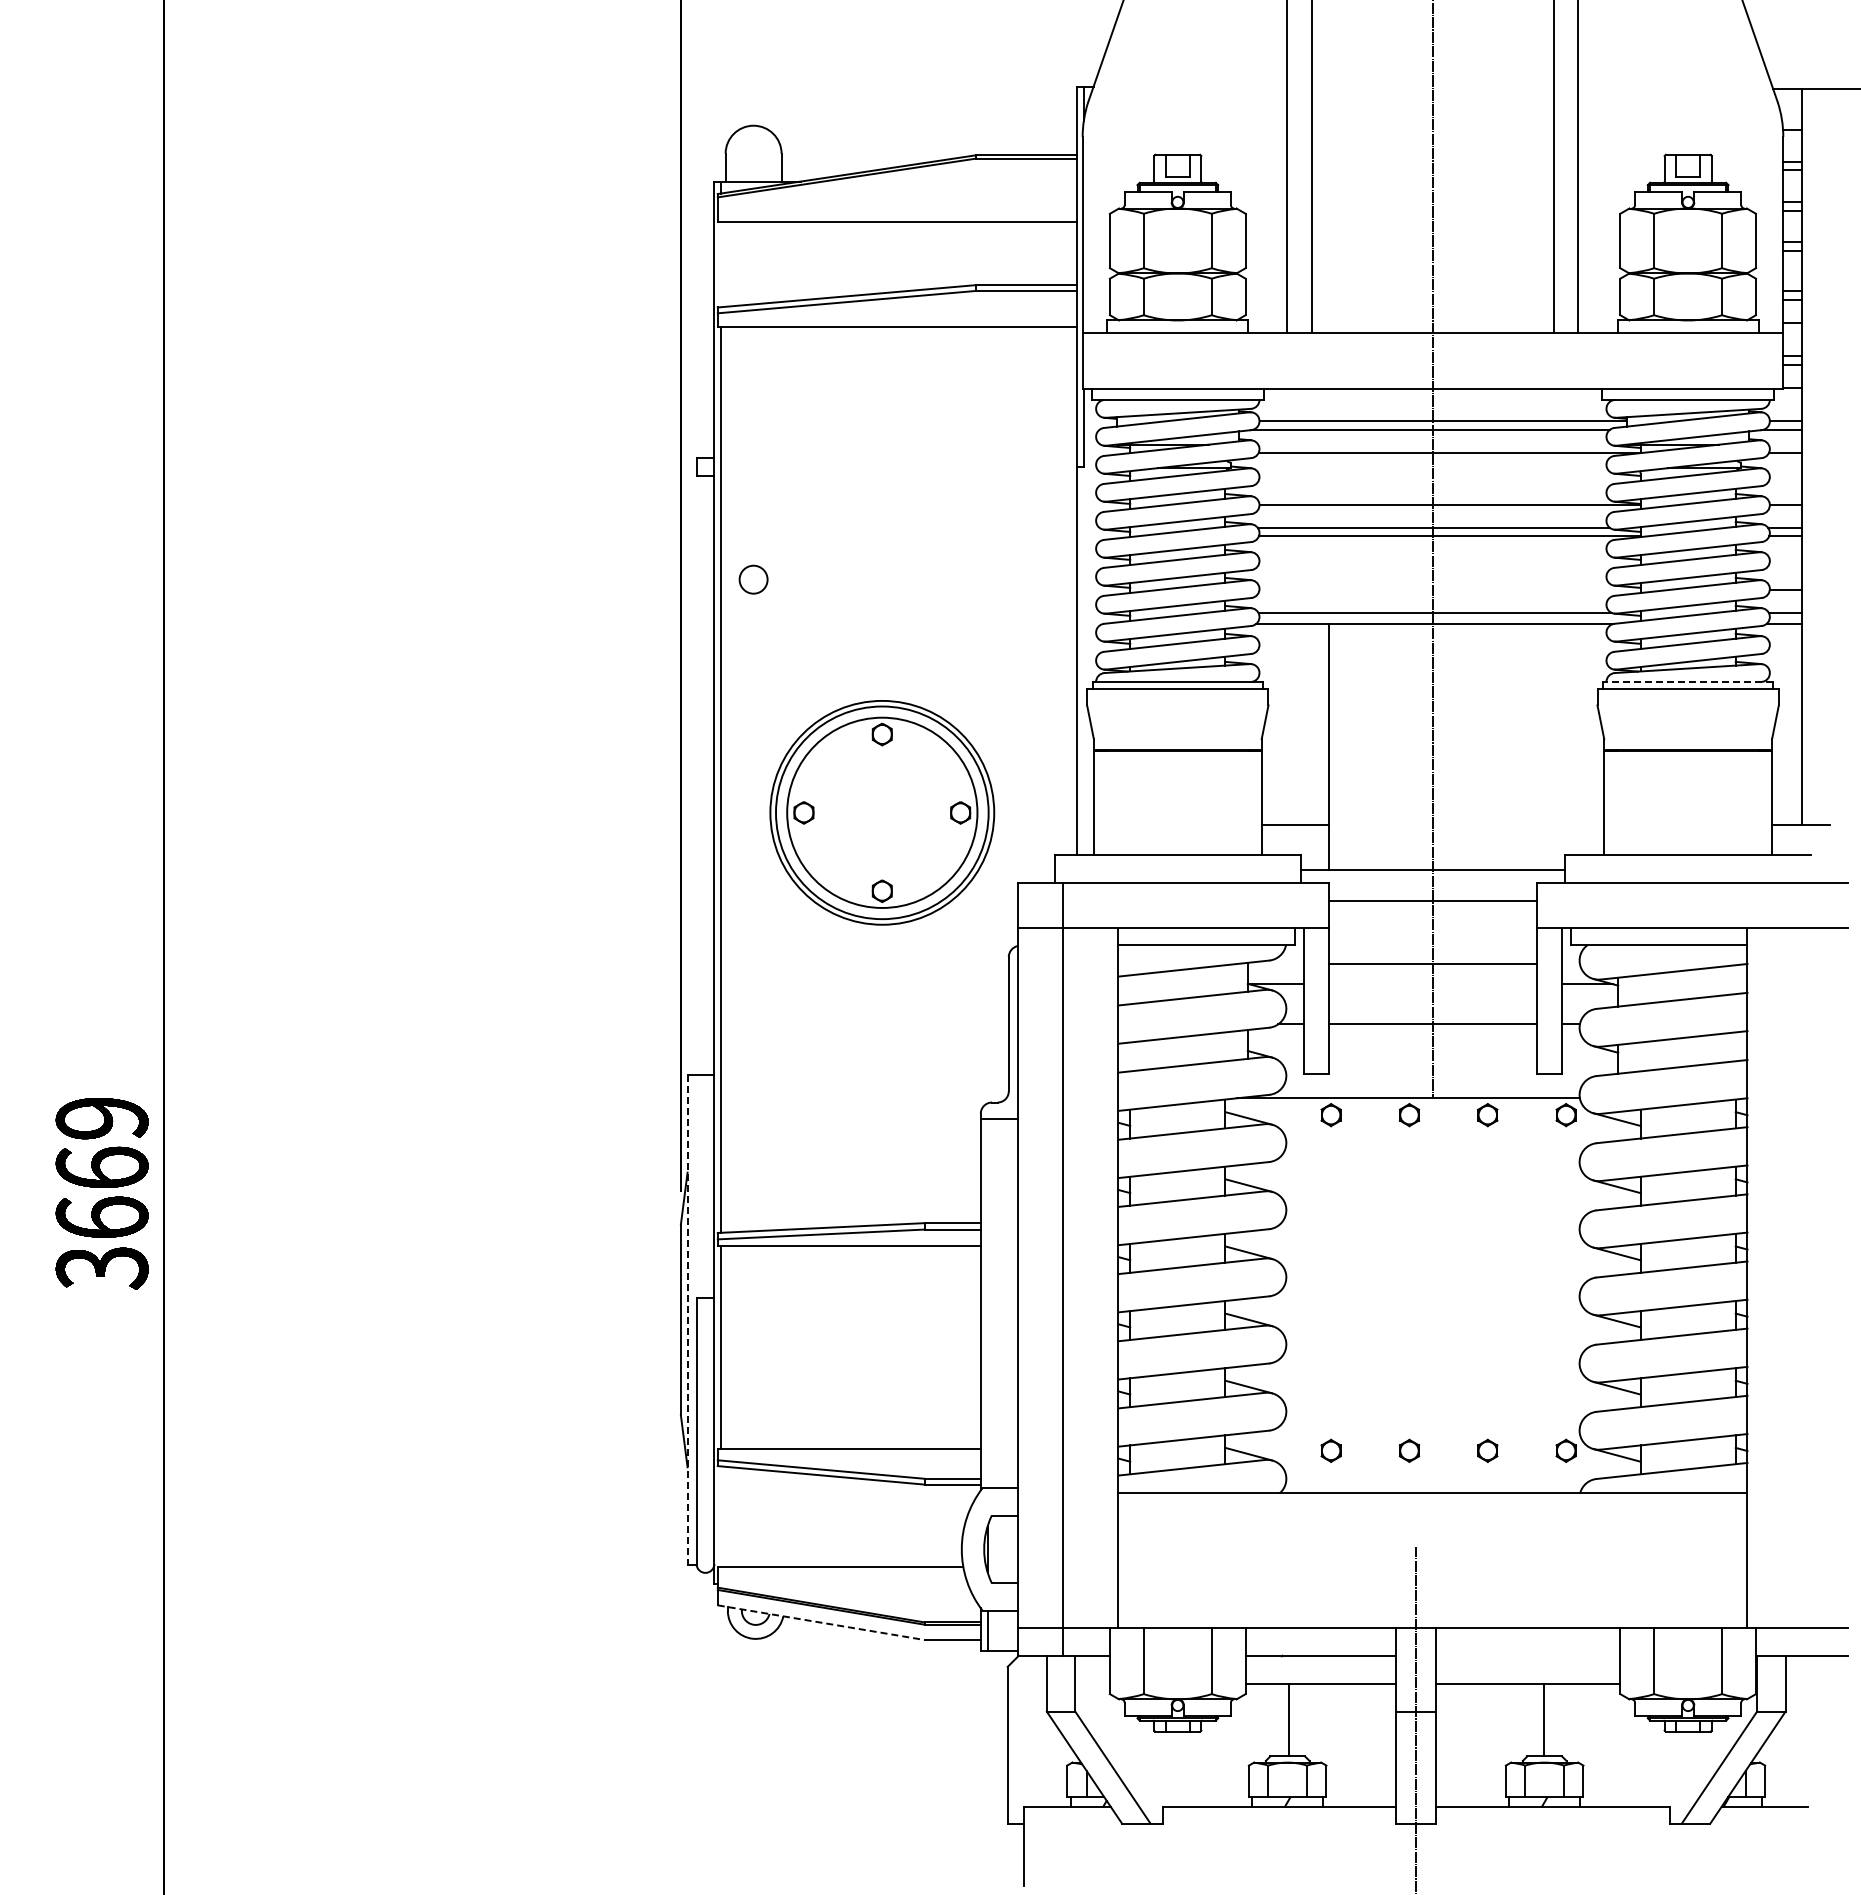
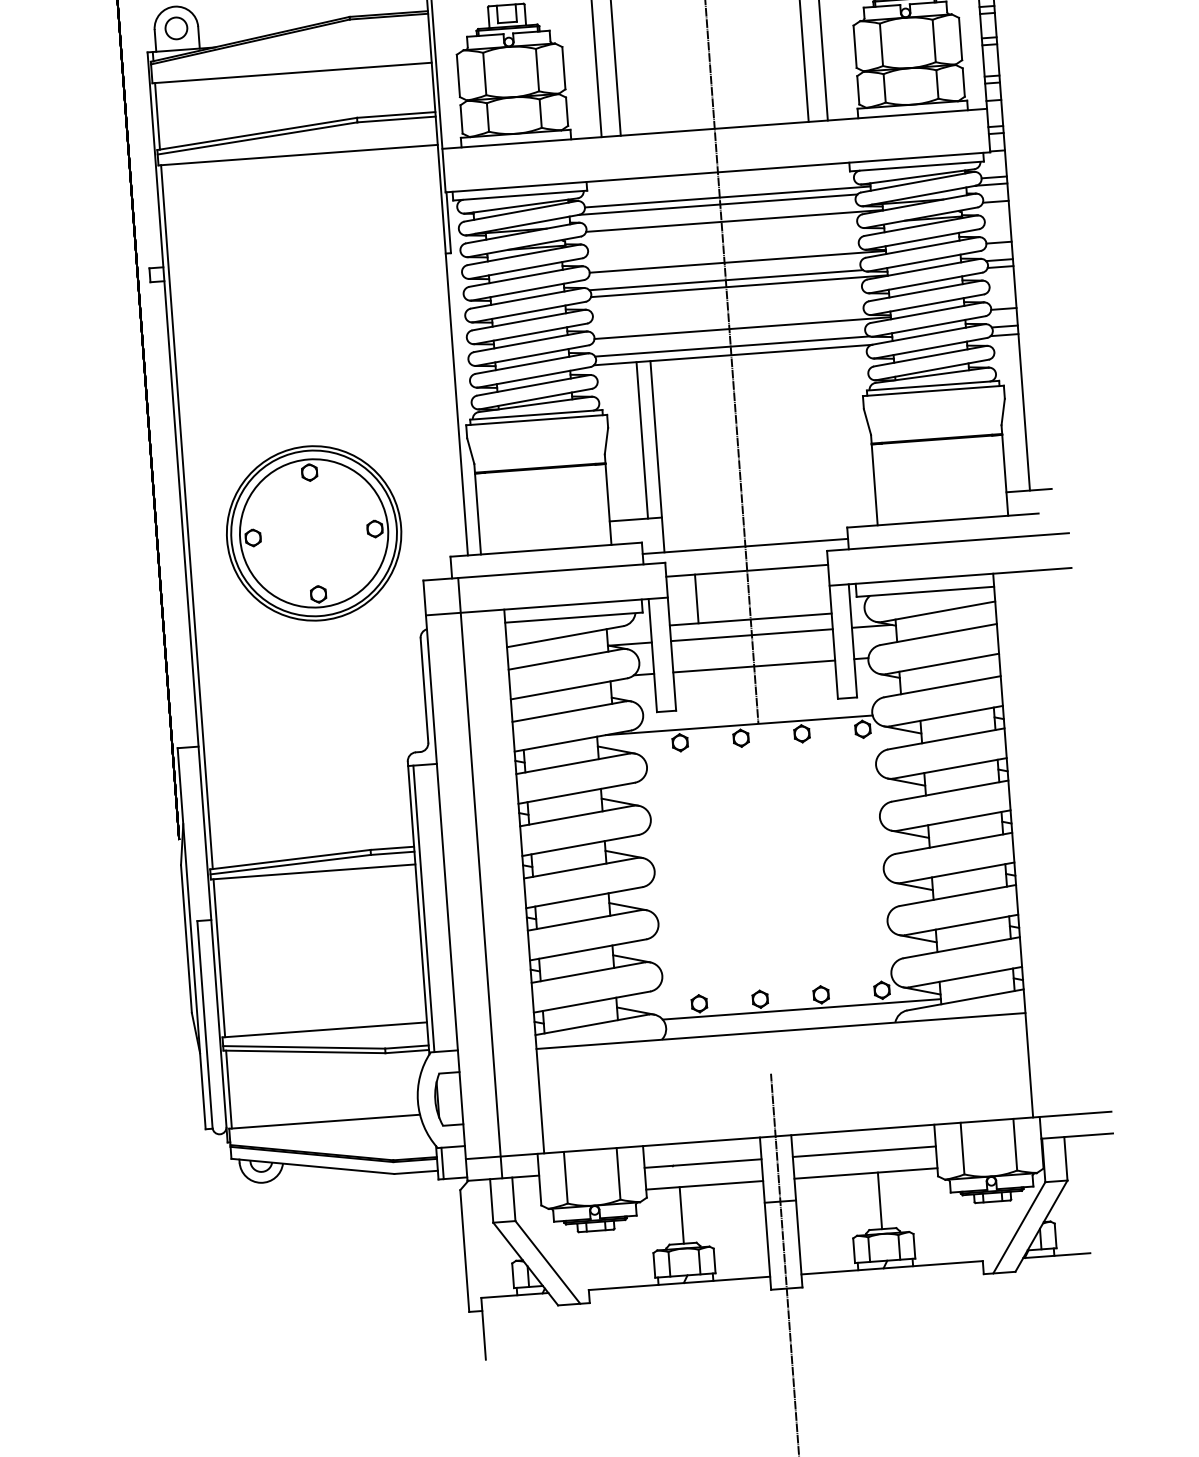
line: (721, 264) -> (157, 116), added
circle: (753, 579) -> (176, 28), moved
line: (1449, 590) -> (742, 328), added
line: (1687, 681) -> (932, 385), dashed -> solid
line: (1310, 724) -> (641, 440), added
line: (1365, 932) -> (696, 598), added
line: (1432, 984) -> (751, 635), added
line: (987, 1303) -> (423, 908), added
line: (687, 1320) -> (191, 939), dashed -> solid
line: (1461, 1467) -> (801, 1009), added
line: (721, 1516) -> (229, 1089), added
line: (821, 1622) -> (313, 1166), dashed -> solid
line: (1528, 1655) -> (864, 1151), added

